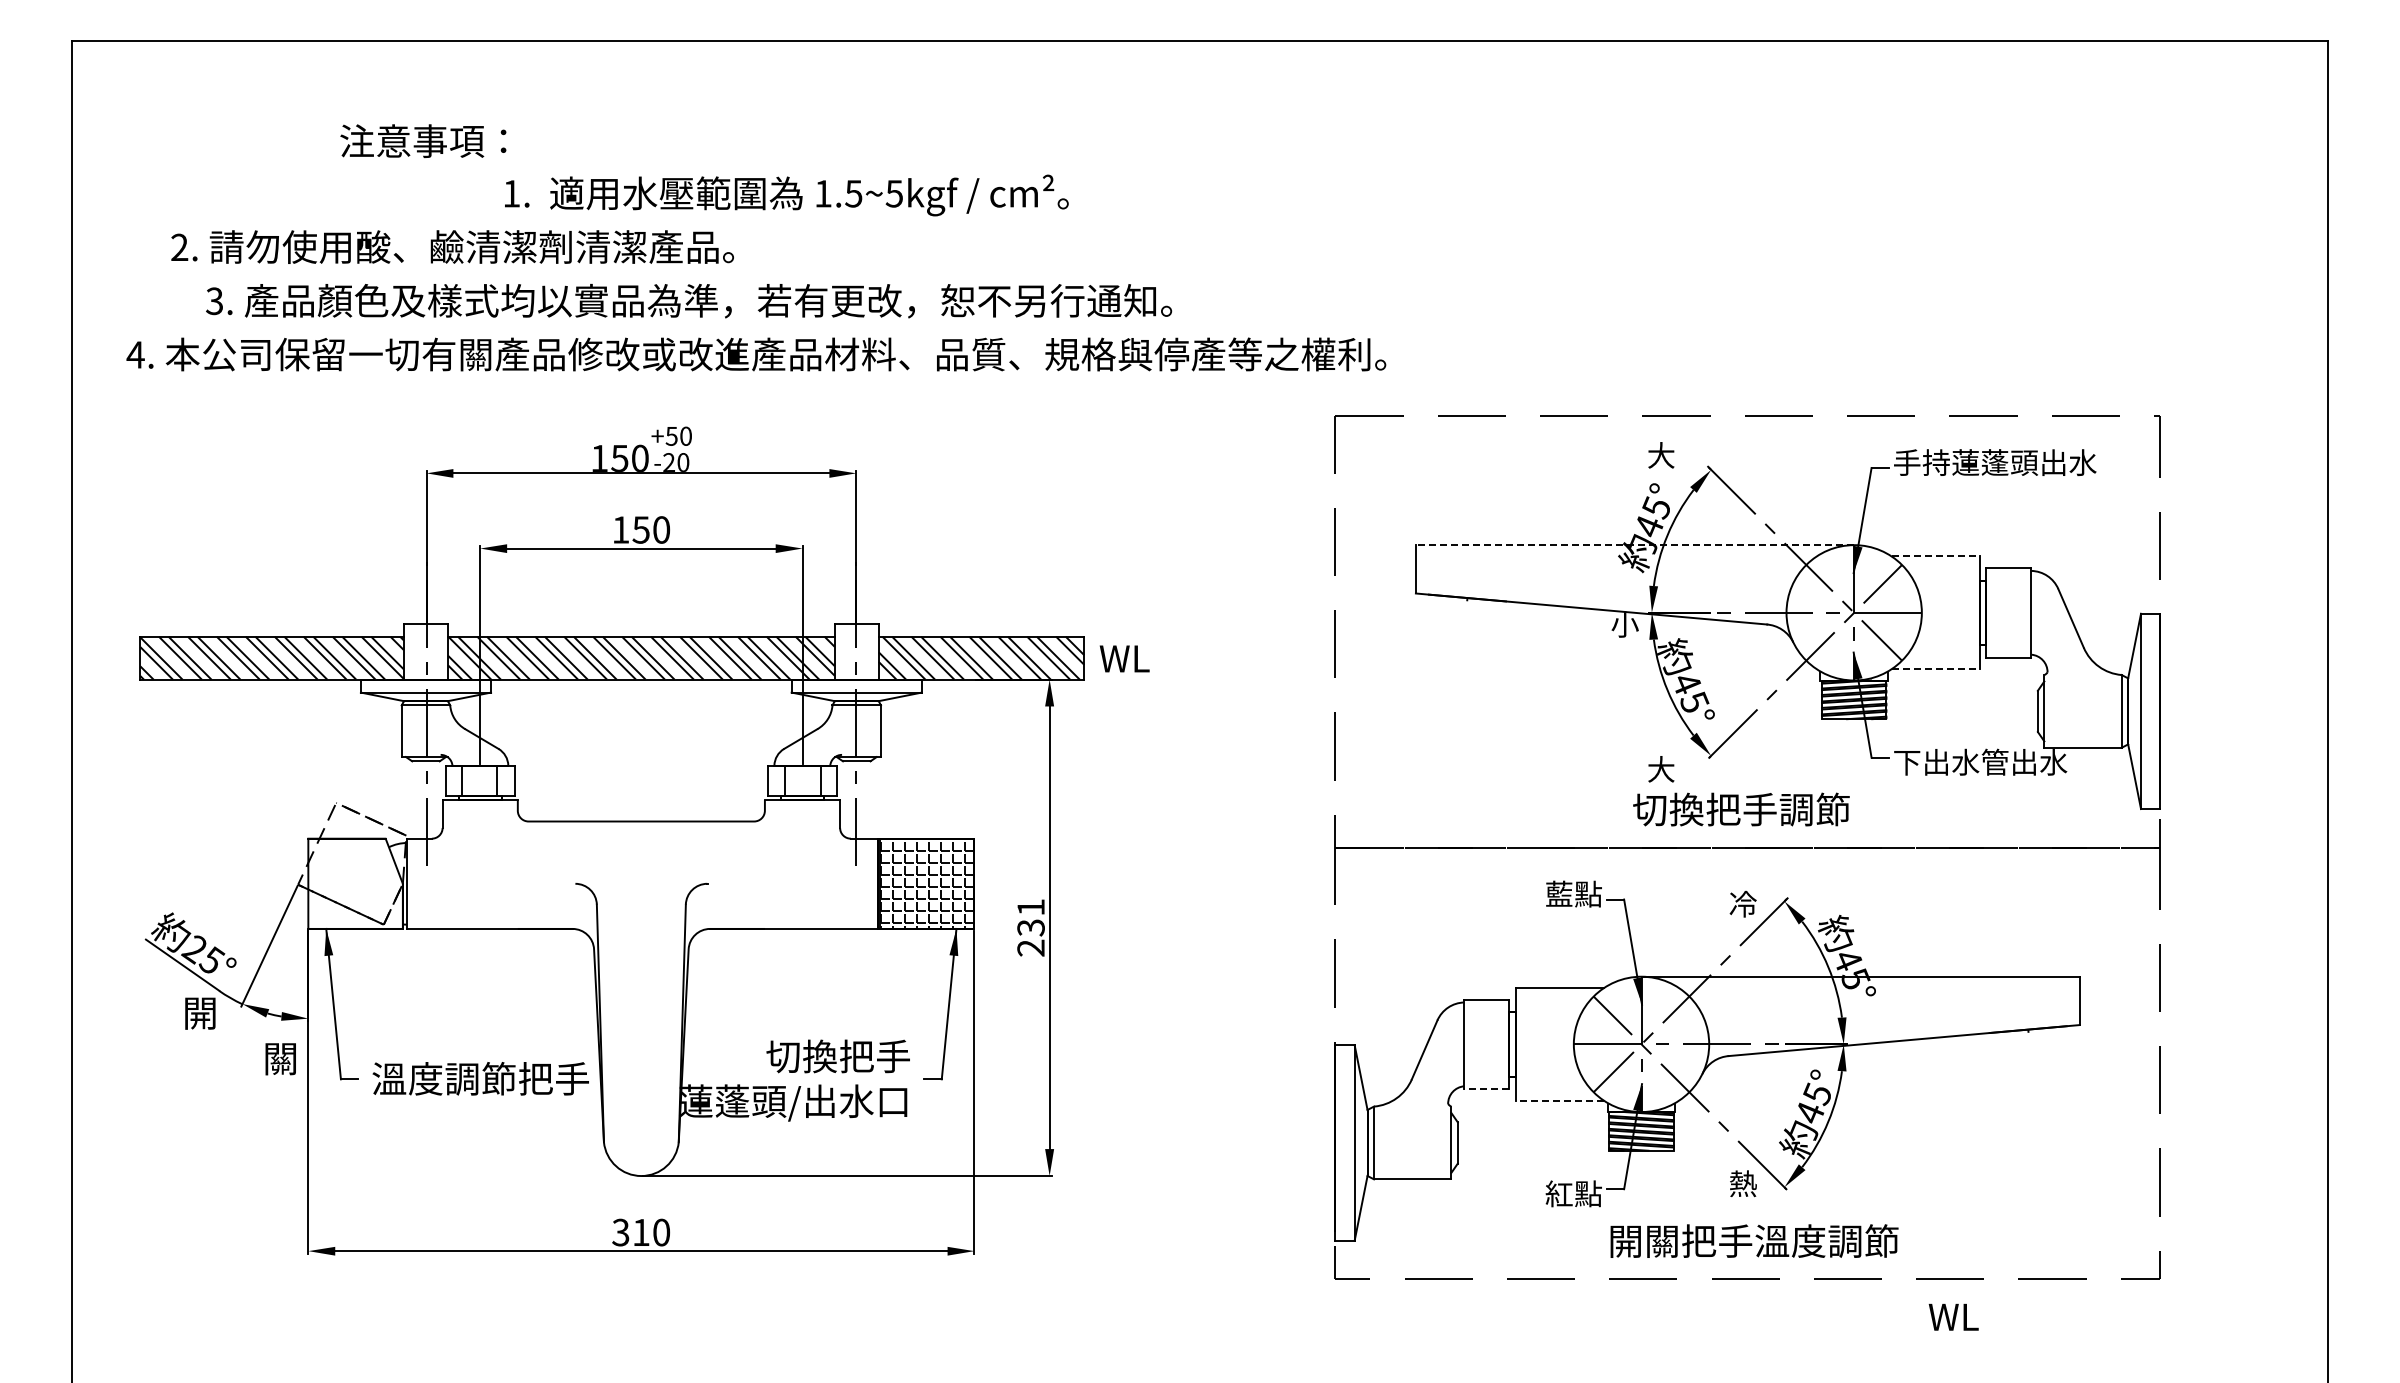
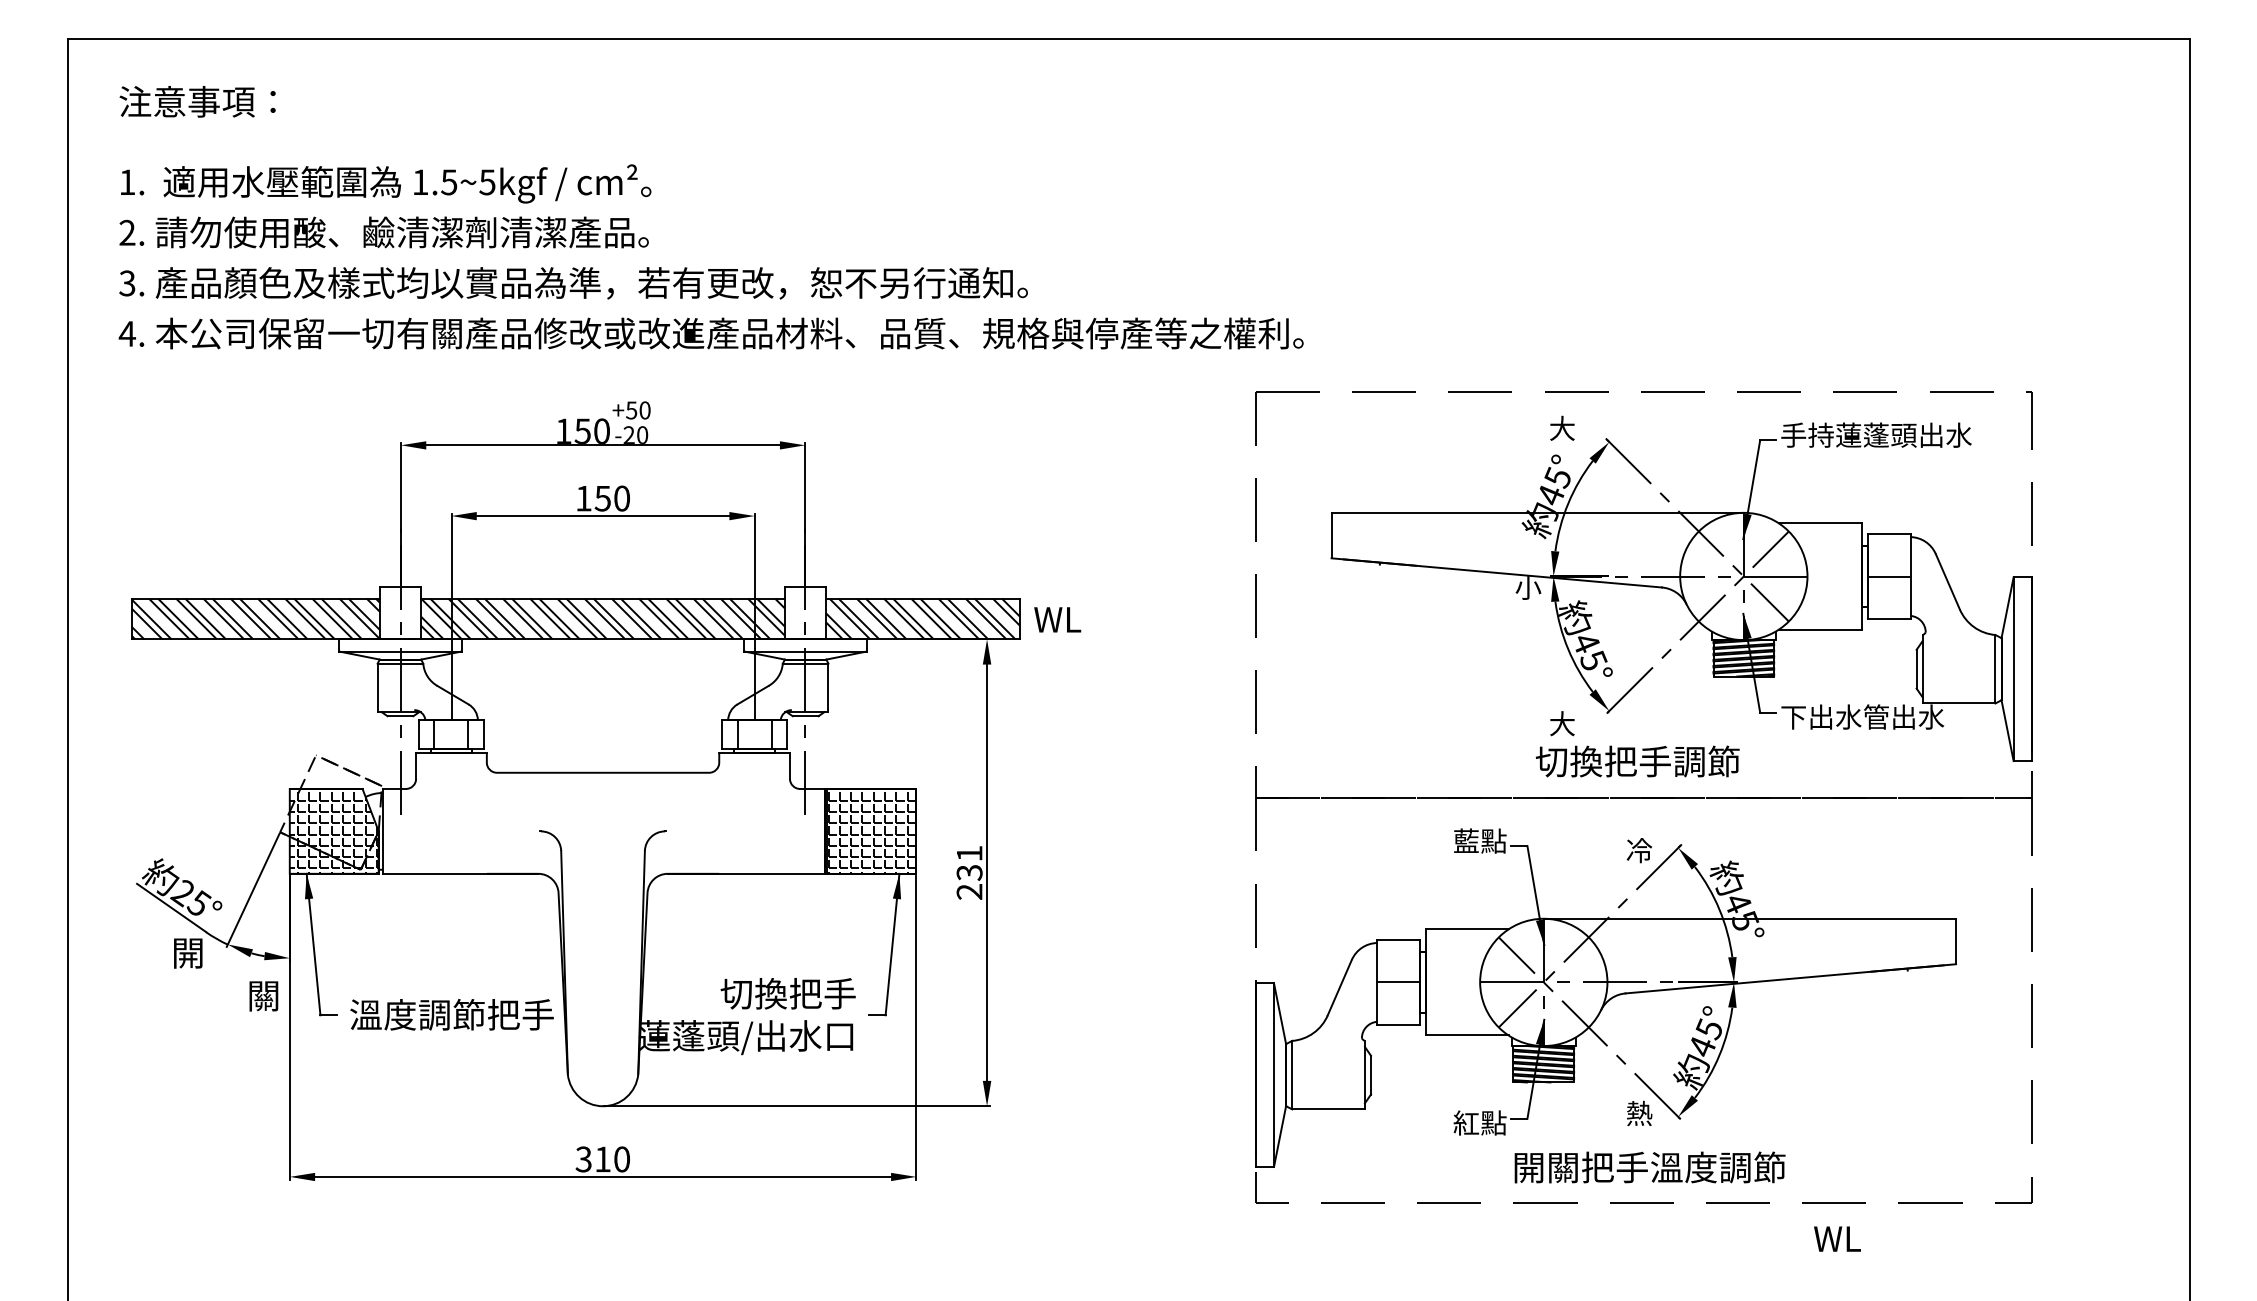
text: (423, 140) -> (197, 101), moved
text: (786, 195) -> (385, 183), moved
text: (452, 246) -> (384, 231), moved
text: (689, 301) -> (574, 283), moved
line: (1634, 545) -> (1537, 513), dashed -> solid
line: (1936, 556) -> (1821, 523), dashed -> solid
line: (2008, 612) -> (1888, 576), added
line: (1936, 669) -> (1821, 629), dashed -> solid
hatch: (355, 883) -> (334, 831), added
line: (1486, 1044) -> (1397, 982), added
line: (1486, 1089) -> (1397, 1024), dashed -> solid
line: (1559, 1100) -> (1466, 1035), dashed -> solid

